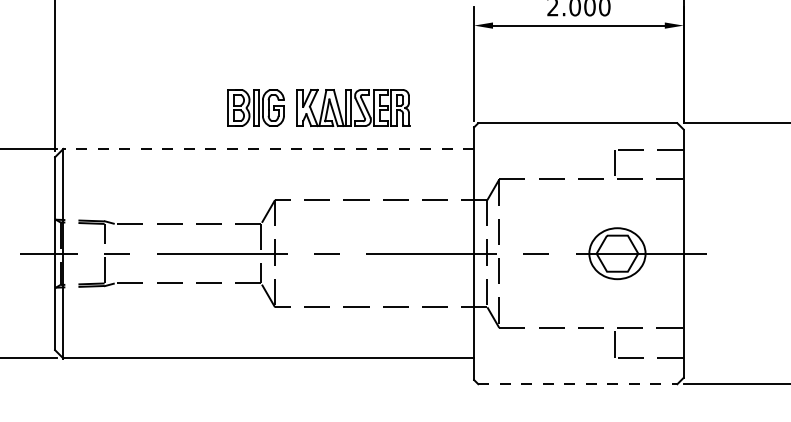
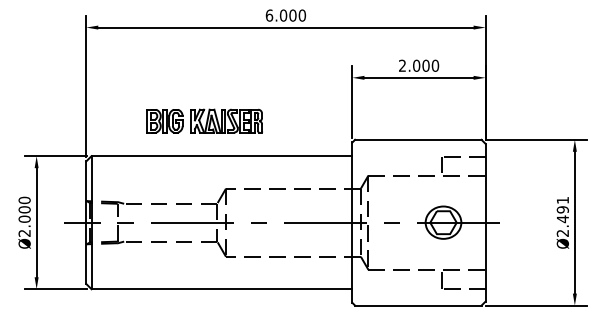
part: (318, 106) -> (204, 120), moved
line: (267, 149) -> (221, 156), dashed -> solid
line: (578, 384) -> (418, 305), dashed -> solid

